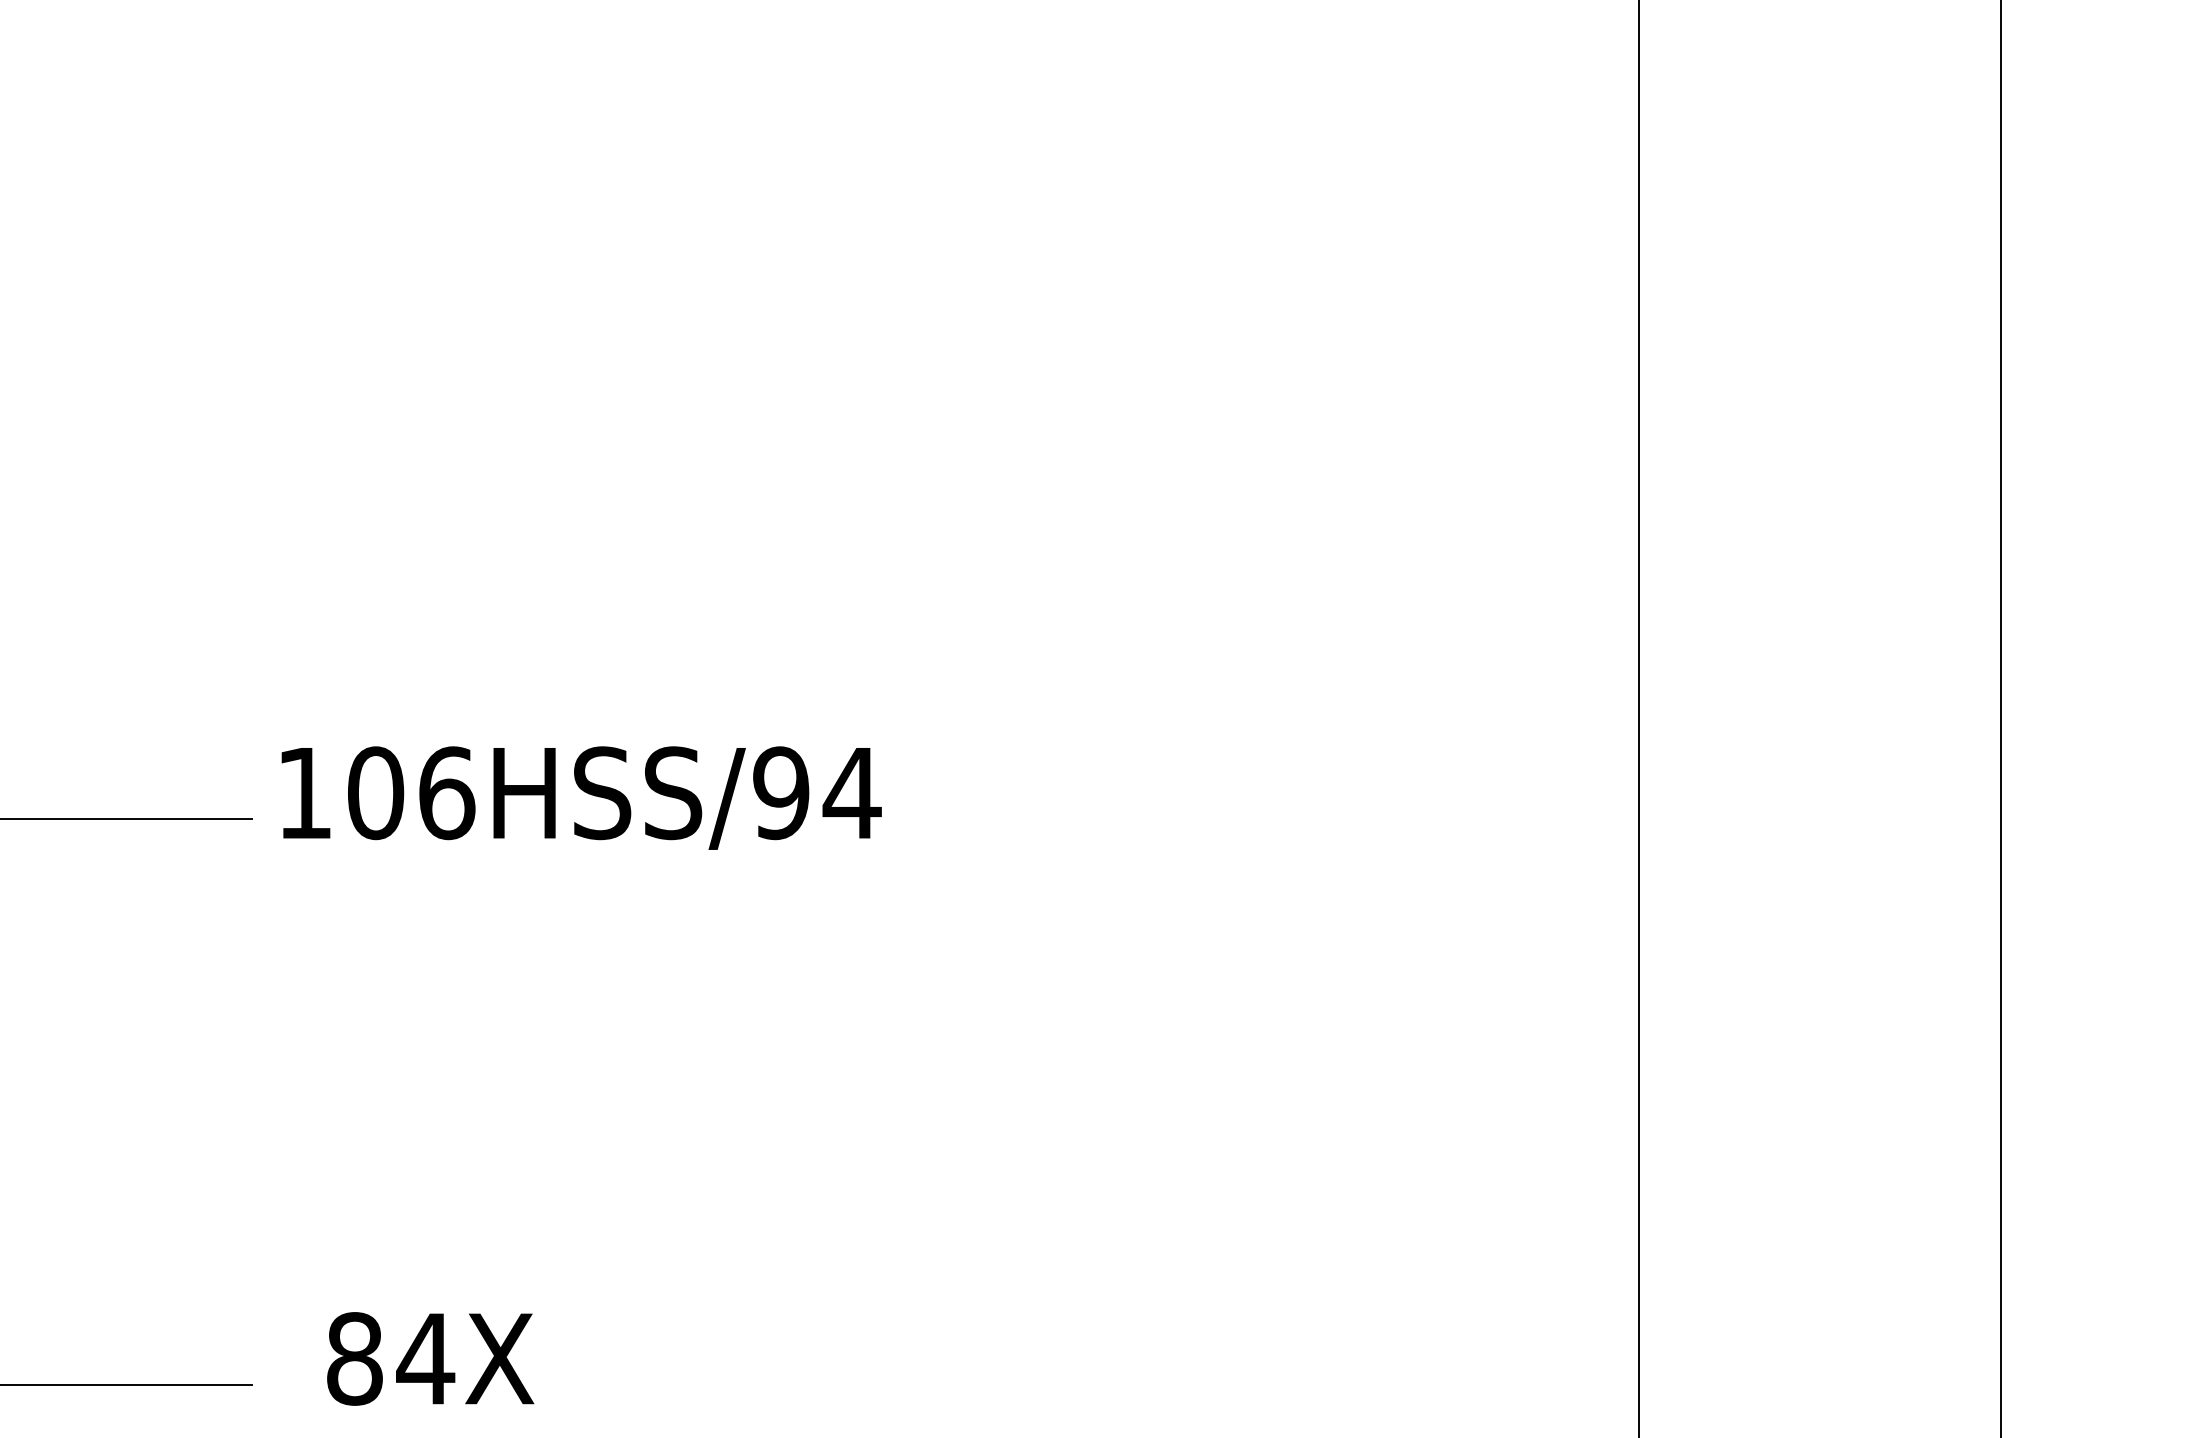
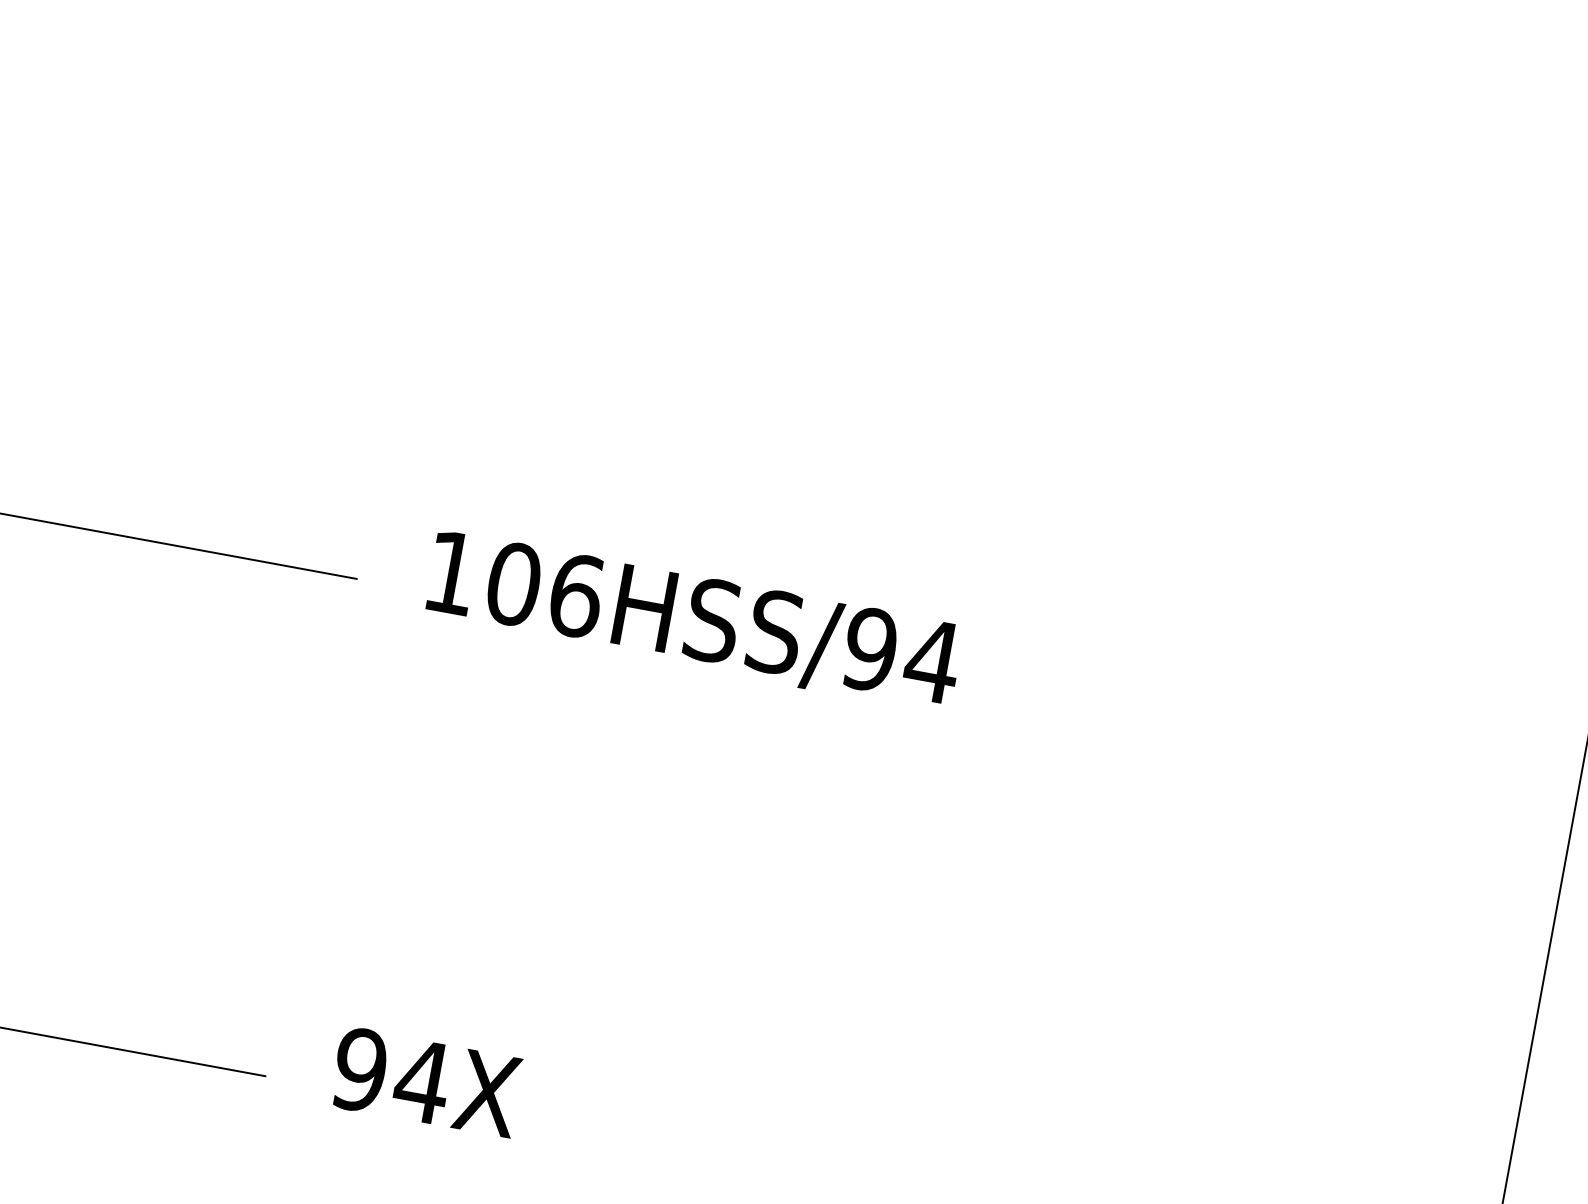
text: (581, 797) -> (693, 621), moved
text: (354, 1358) -> (359, 1069), 84X -> 94X

